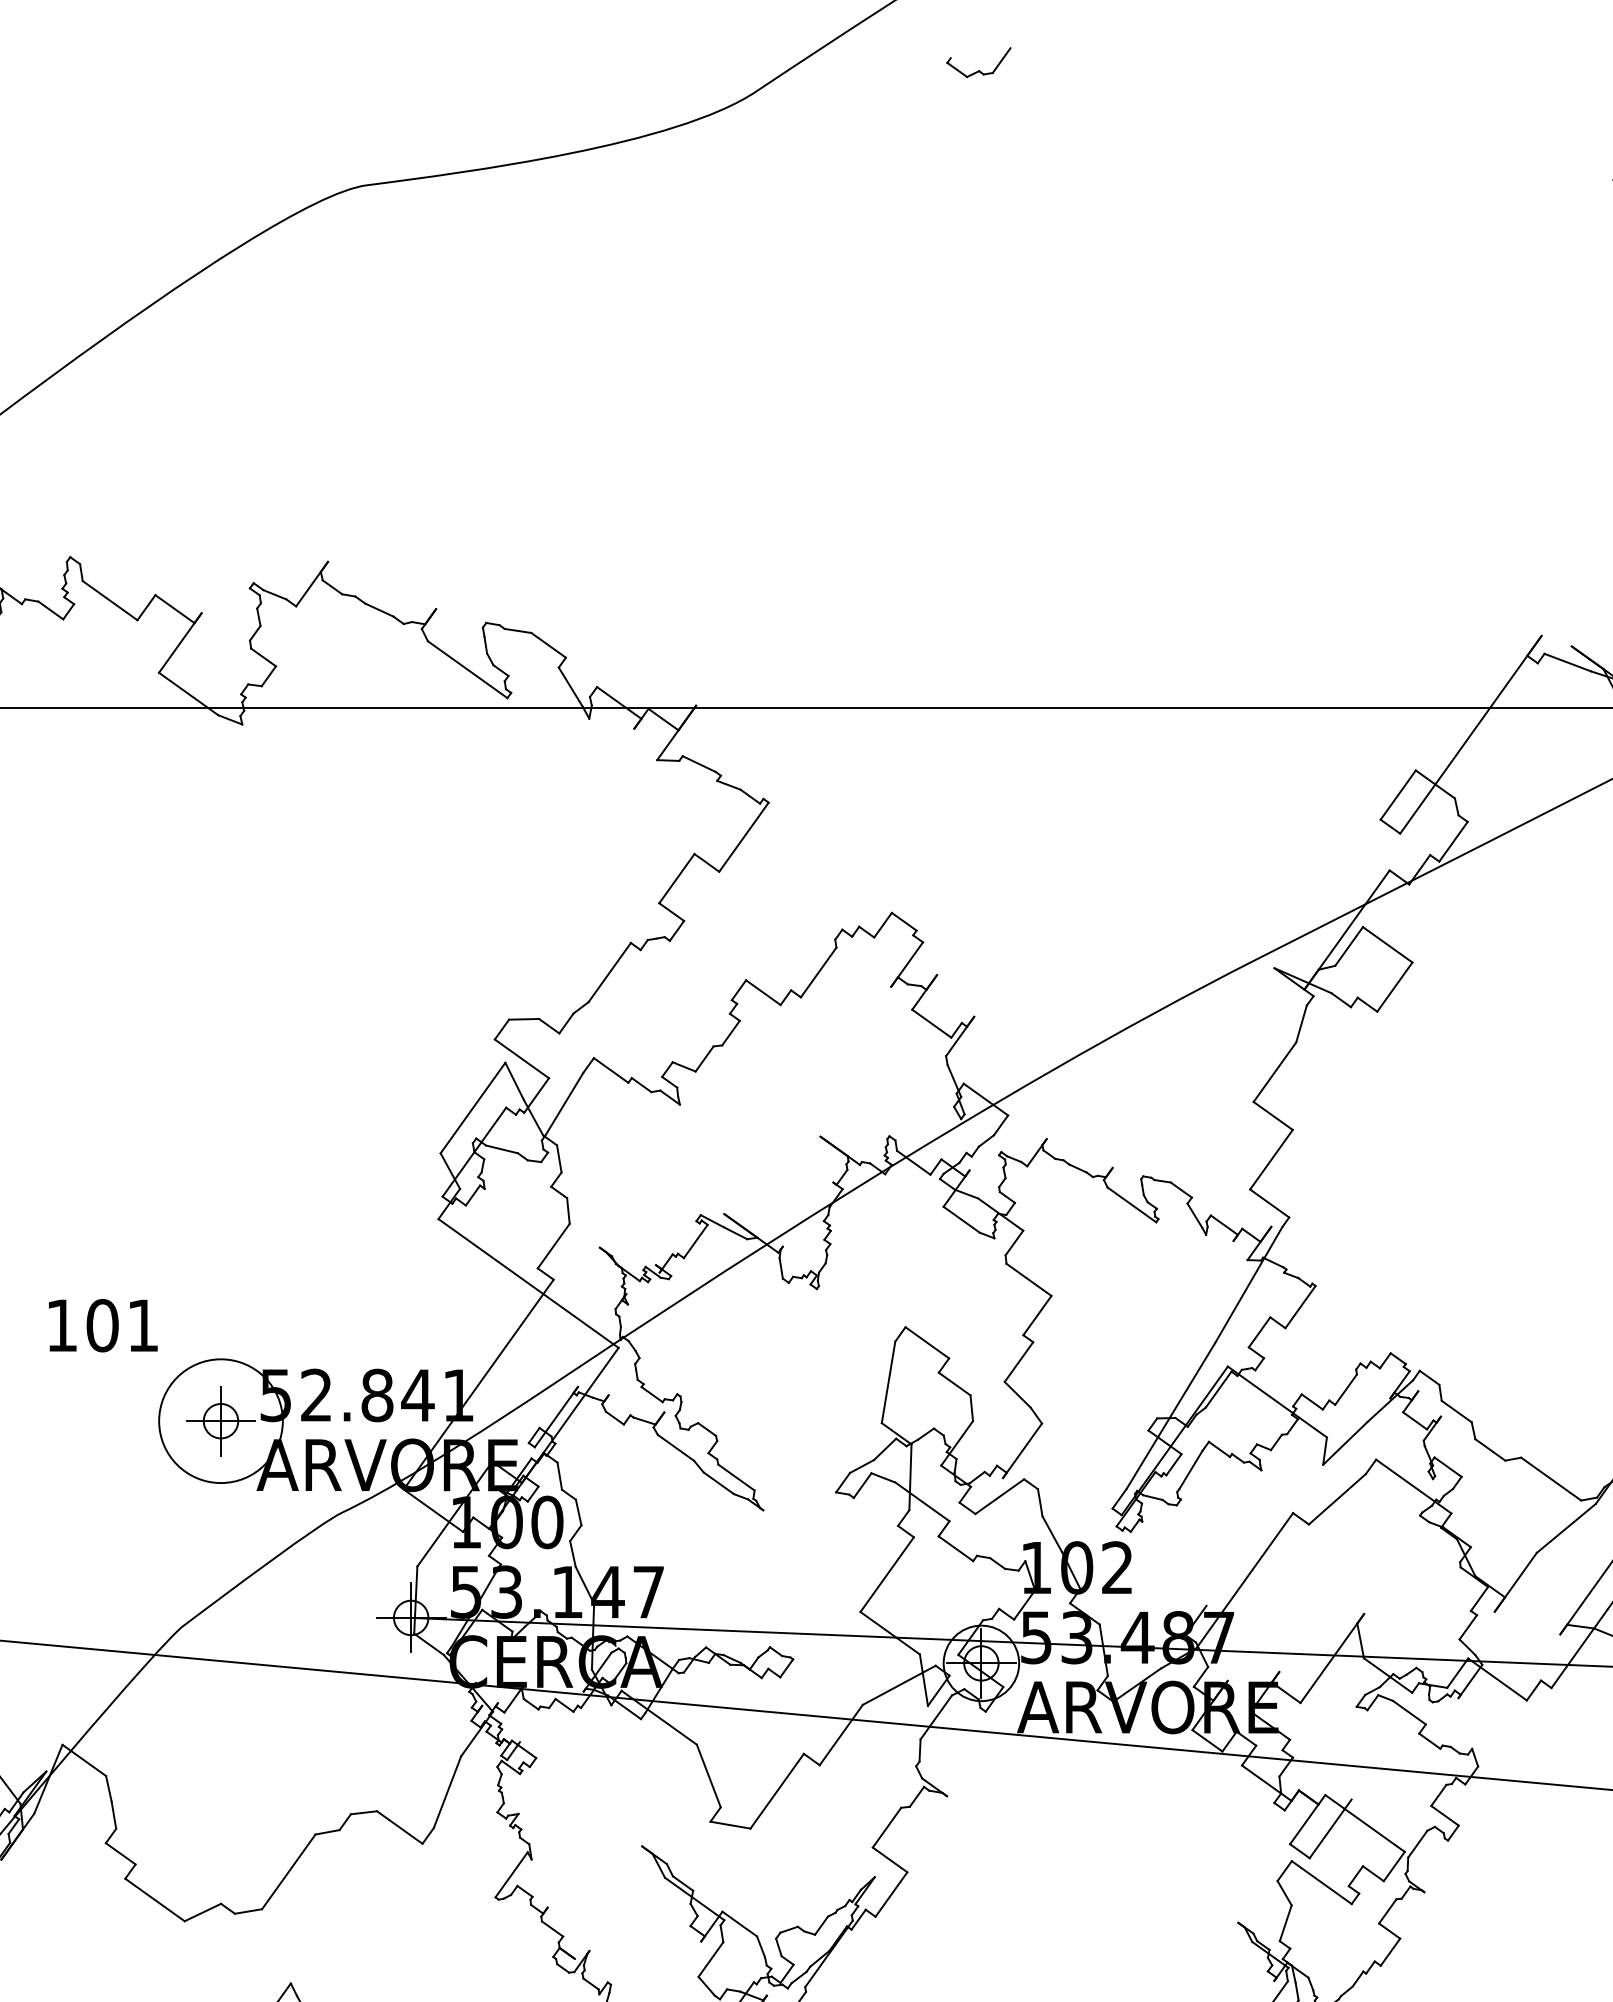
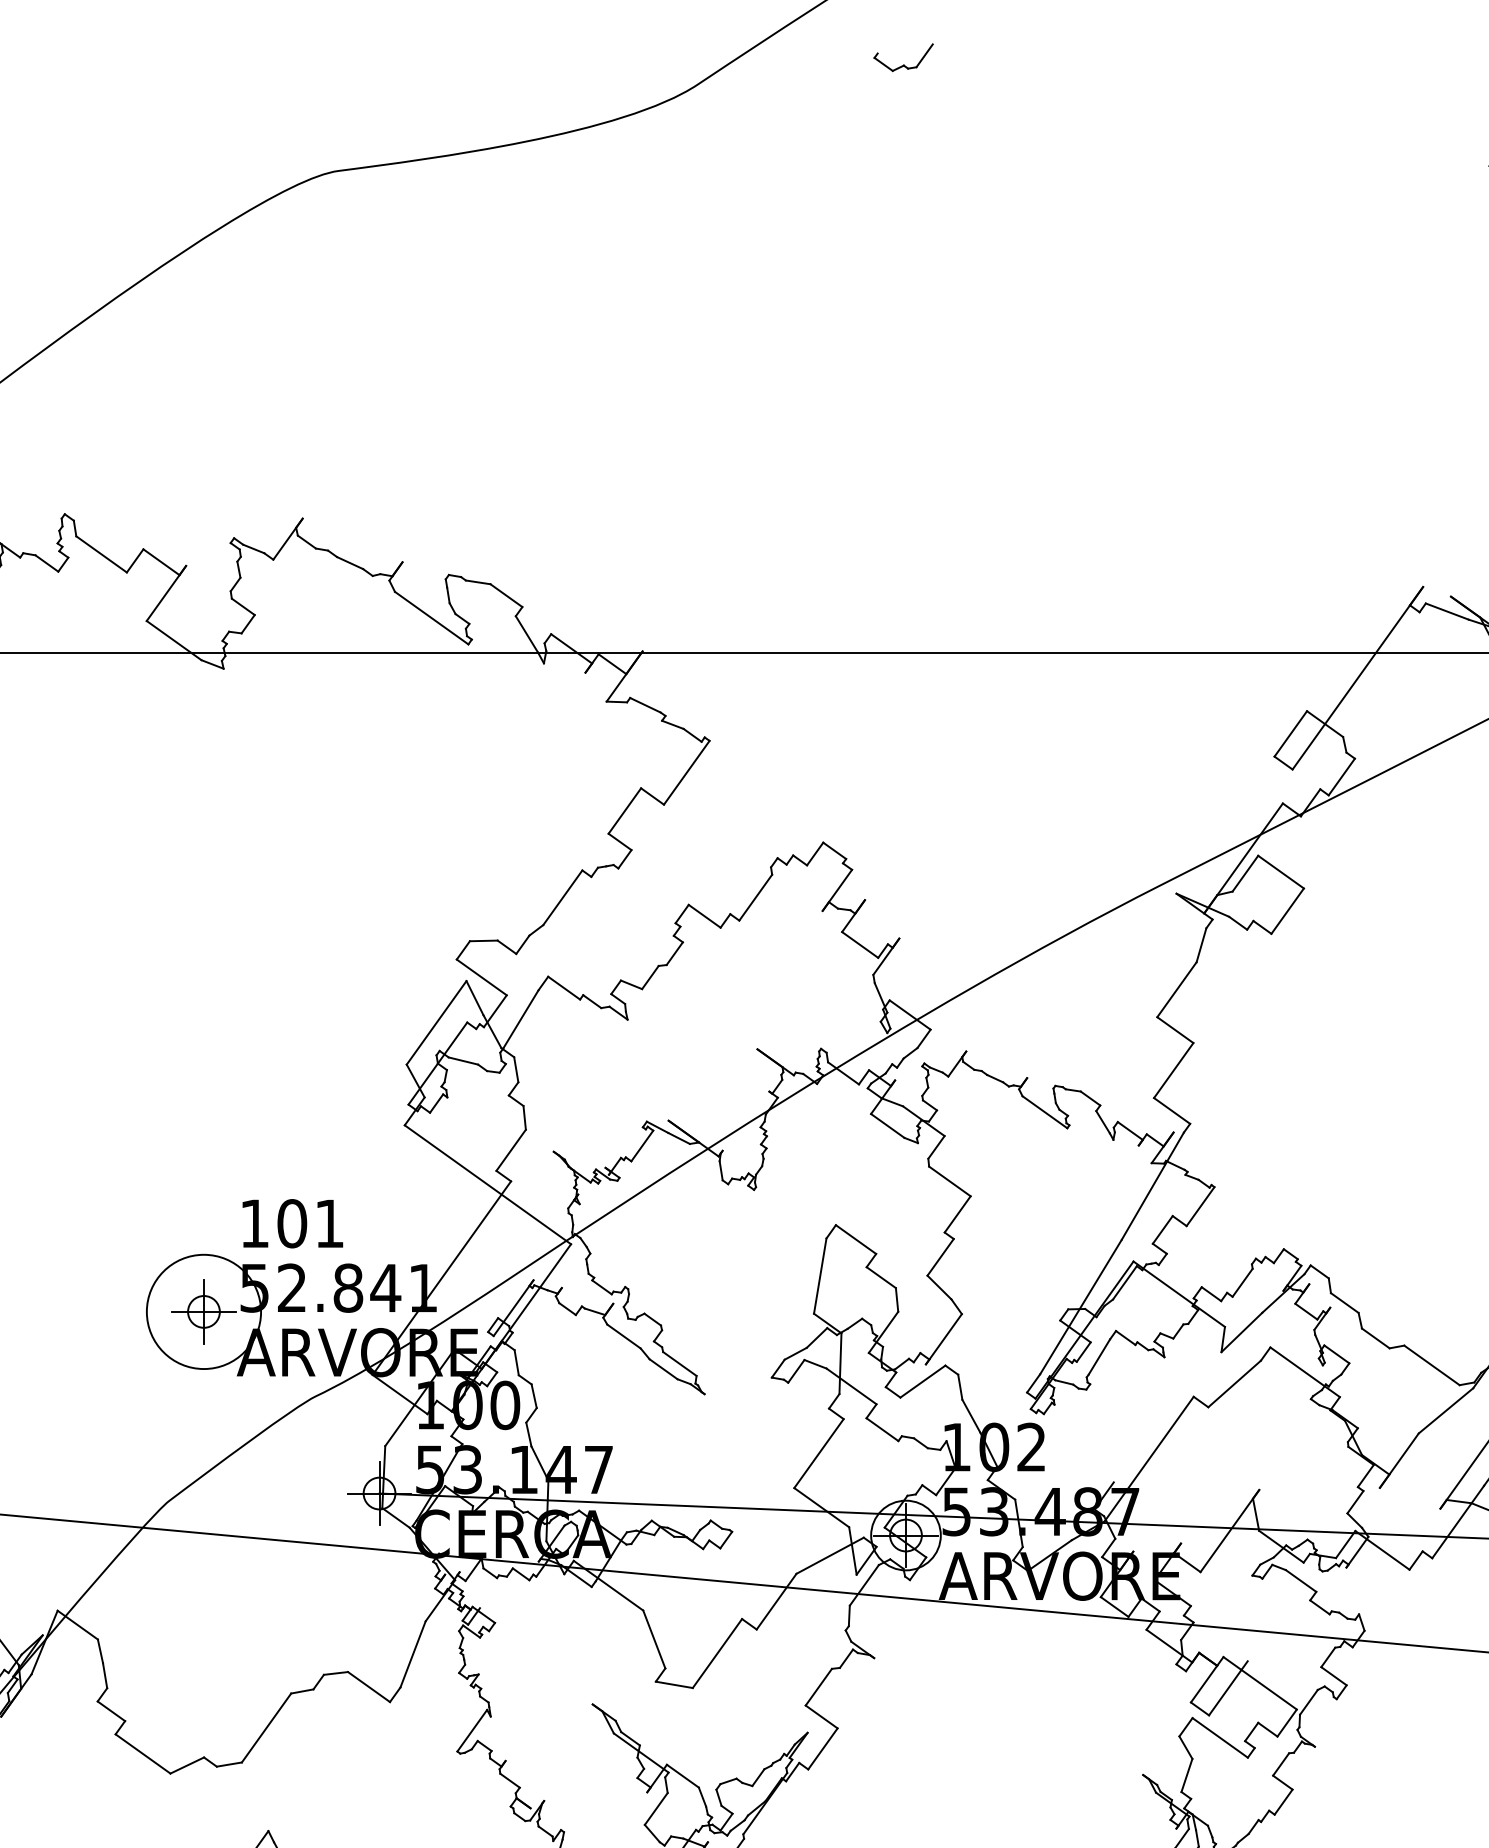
text: (103, 1325) -> (293, 1223), moved

